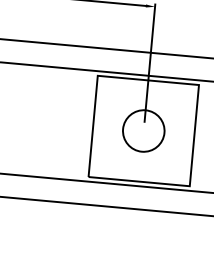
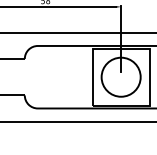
circle: (142, 129) -> (120, 76), size x1.67

